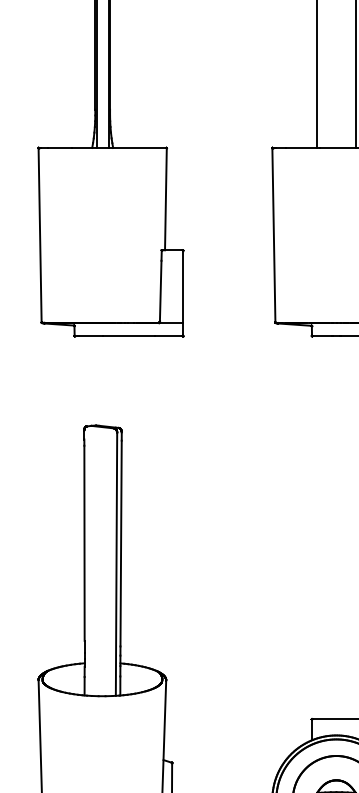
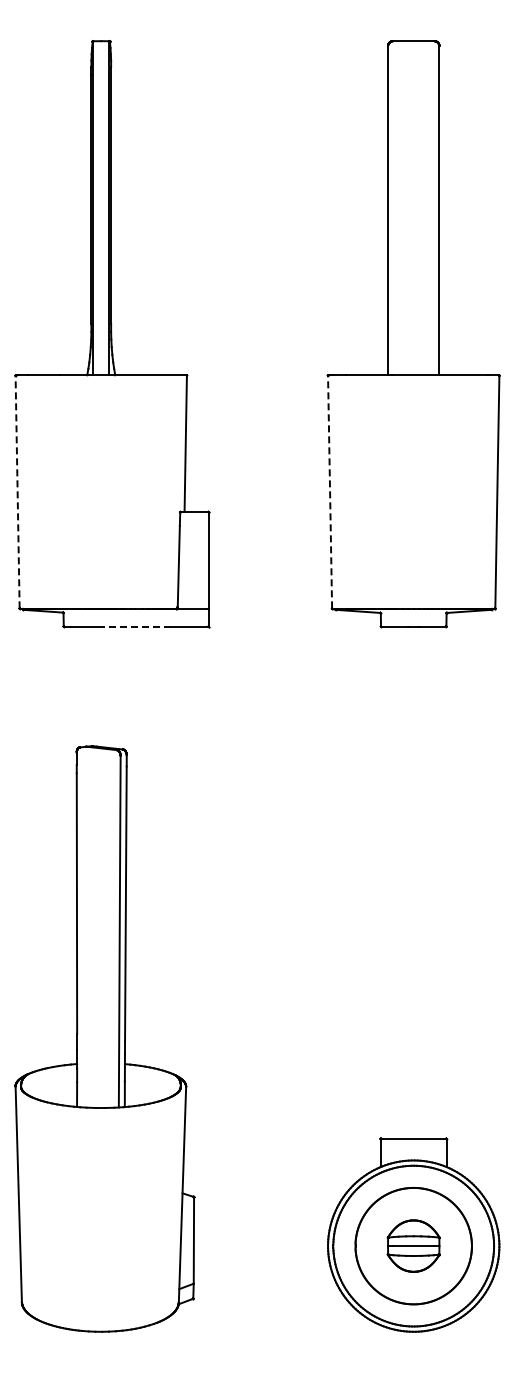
line: (40, 234) -> (17, 491), solid -> dashed
line: (274, 234) -> (330, 491), solid -> dashed
line: (128, 335) -> (135, 626), solid -> dashed

